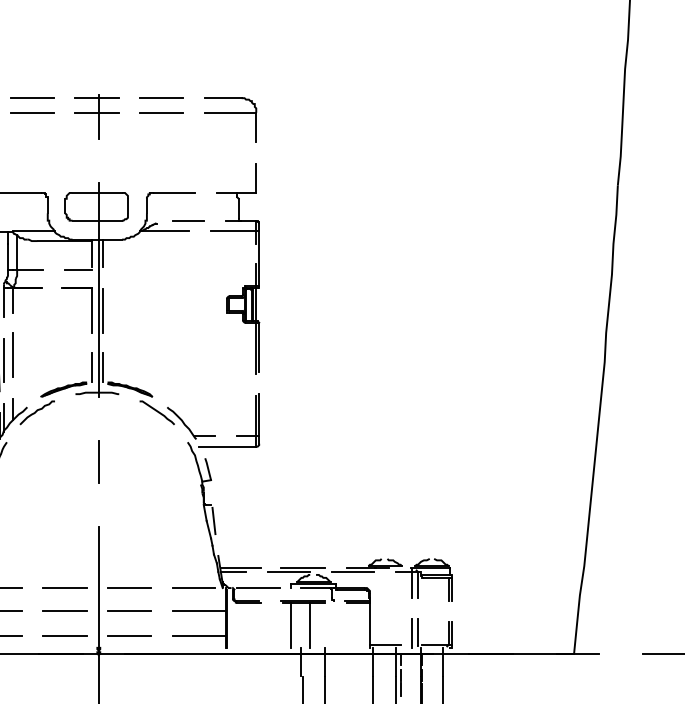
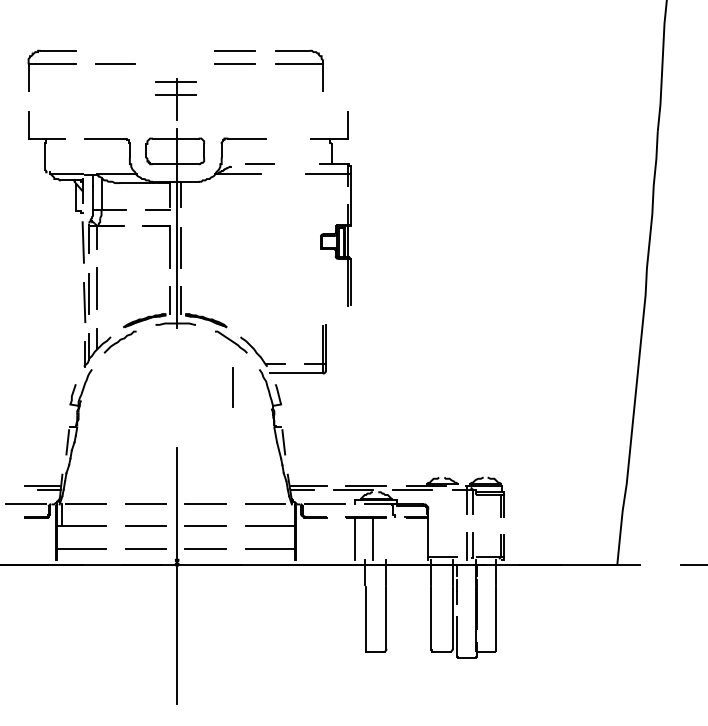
line: (32, 97) -> (115, 50), removed
part: (97, 117) -> (175, 99), moved
part: (243, 285) -> (336, 224), moved
line: (98, 461) -> (232, 387), moved

